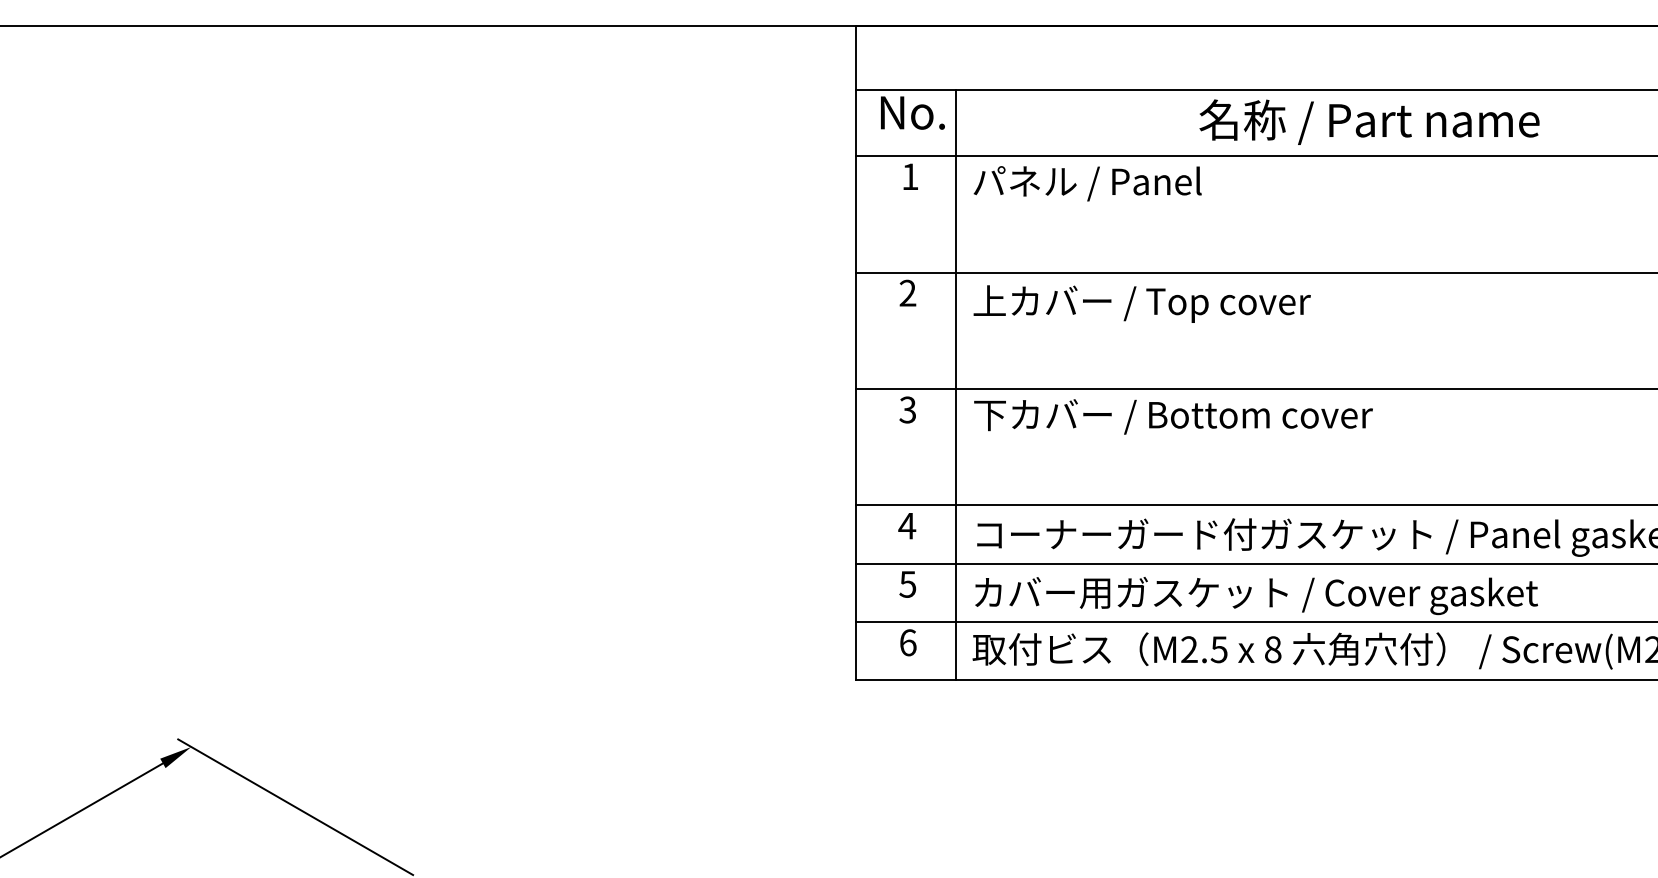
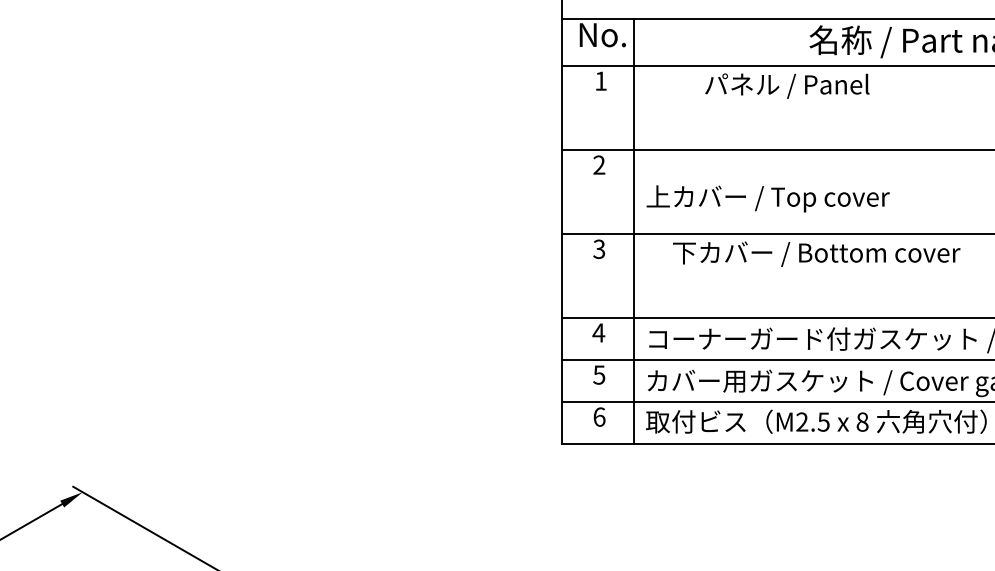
text: (1087, 183) -> (787, 86), moved
text: (1141, 303) -> (767, 198), moved
text: (1173, 416) -> (816, 253), moved

